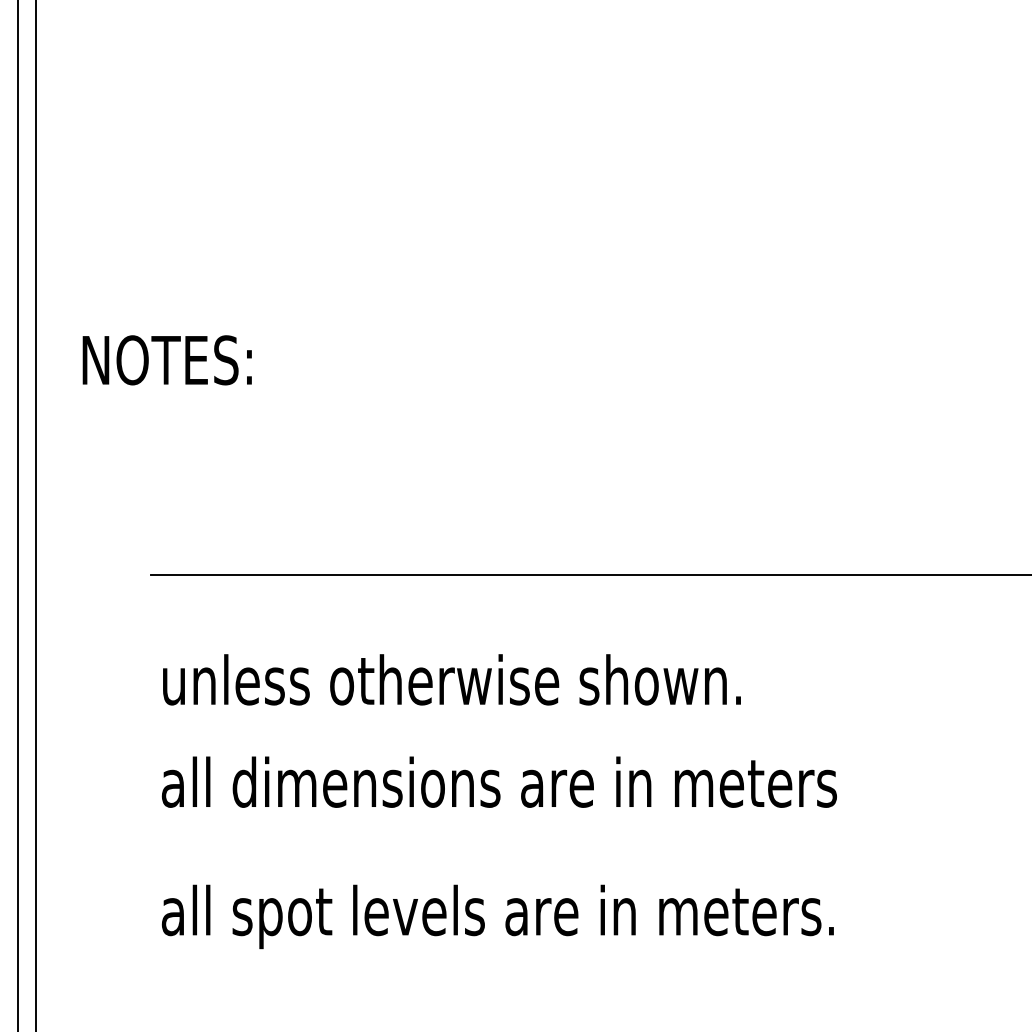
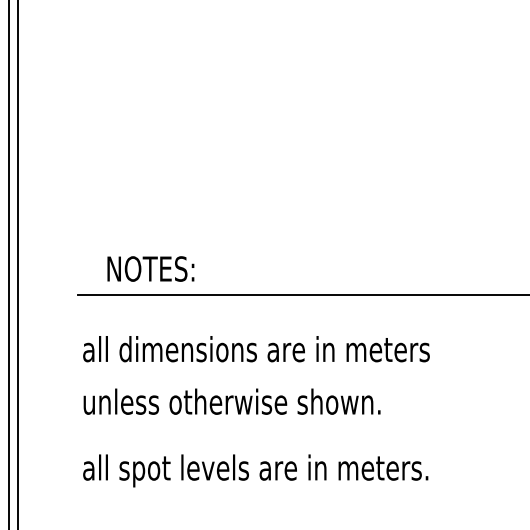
text: (166, 359) -> (150, 268), moved
text: (499, 680) -> (256, 349), unless otherwise shown. -> all dimensions are in meters
text: (499, 781) -> (256, 401), all dimensions are in meters -> unless otherwise shown.

